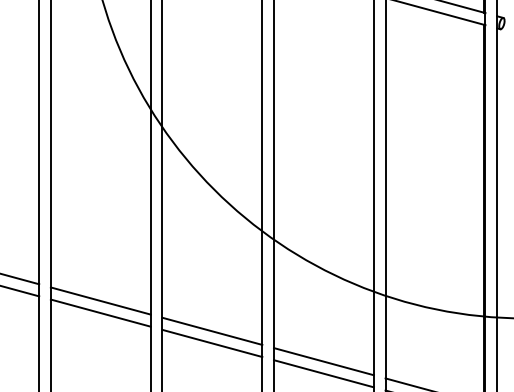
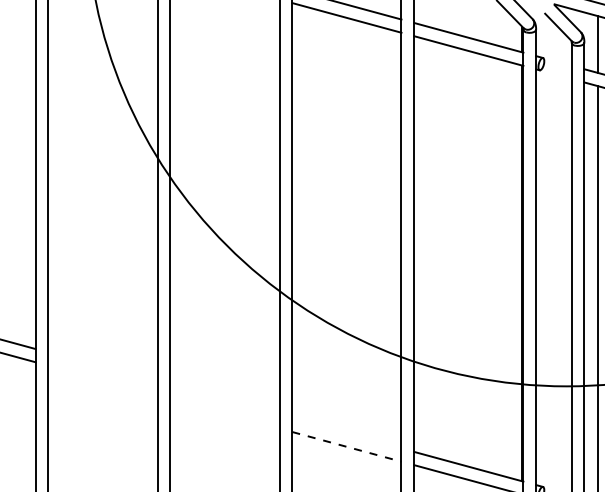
line: (100, 301) -> (102, 367), removed
line: (100, 313) -> (102, 380), removed
line: (211, 331) -> (224, 400), removed
line: (211, 343) -> (224, 413), removed
line: (323, 361) -> (346, 433), removed
line: (323, 373) -> (346, 446), solid -> dashed

